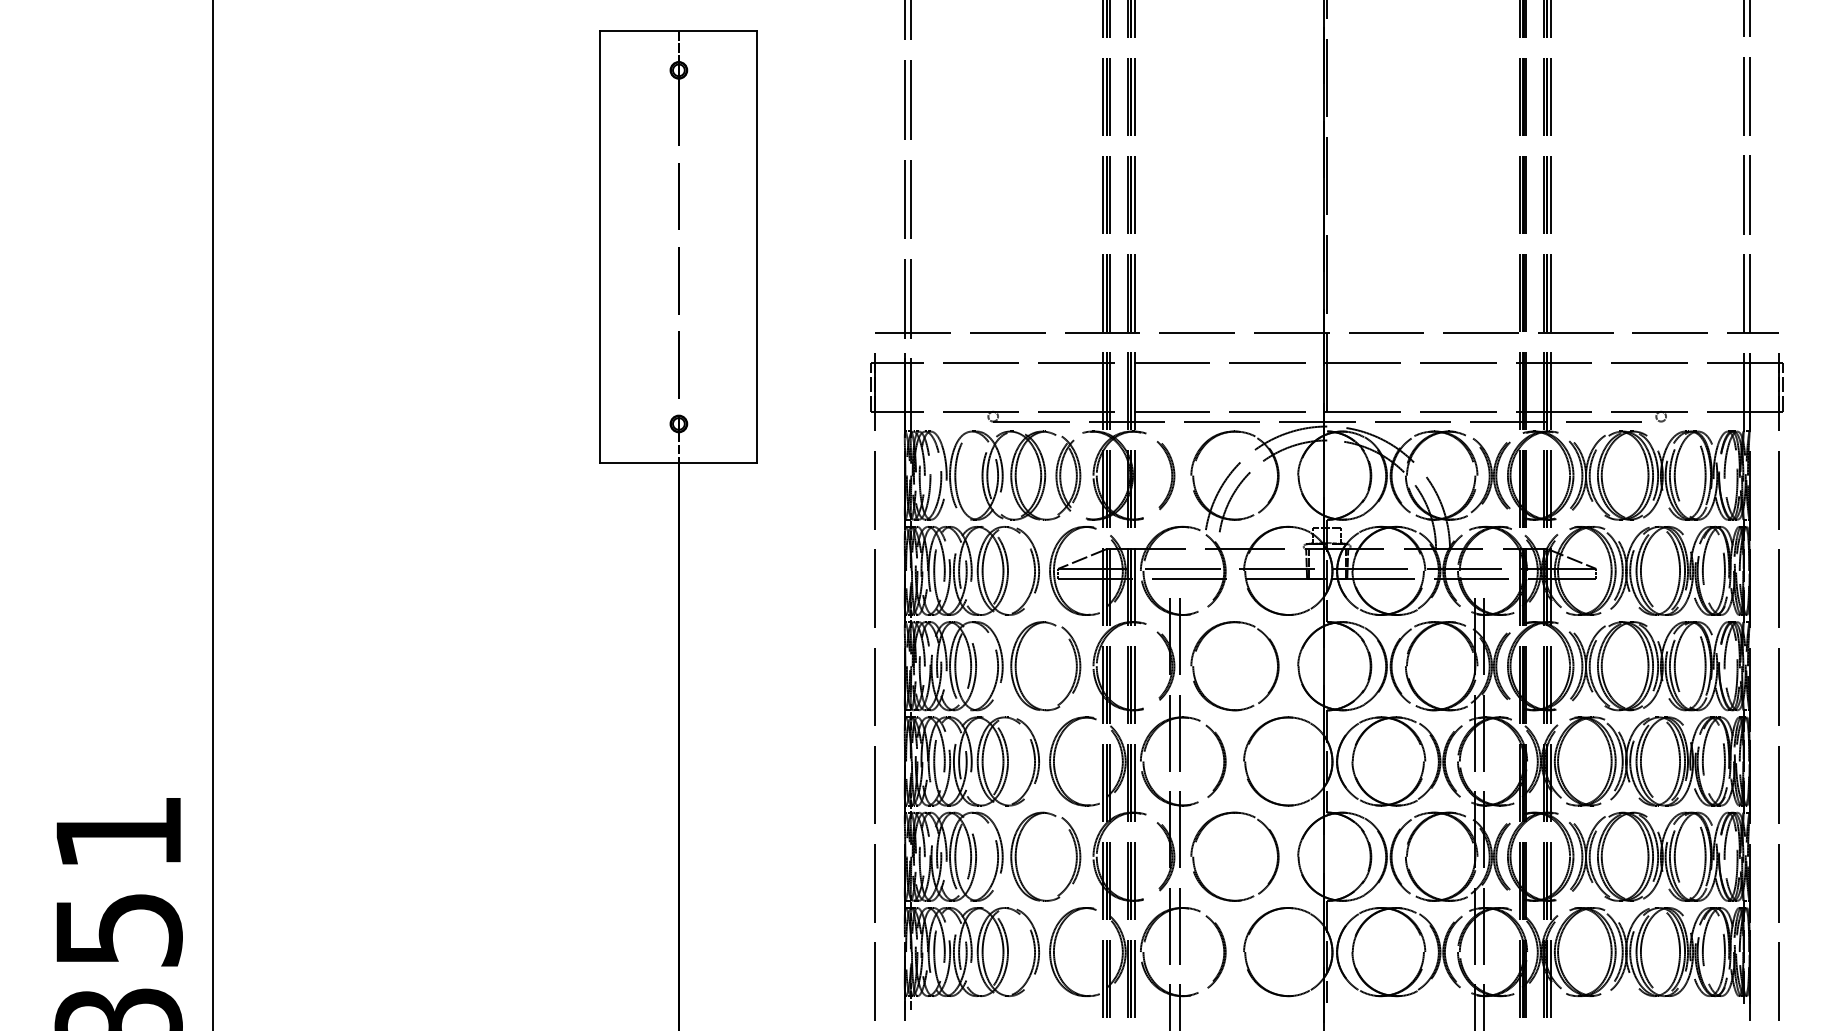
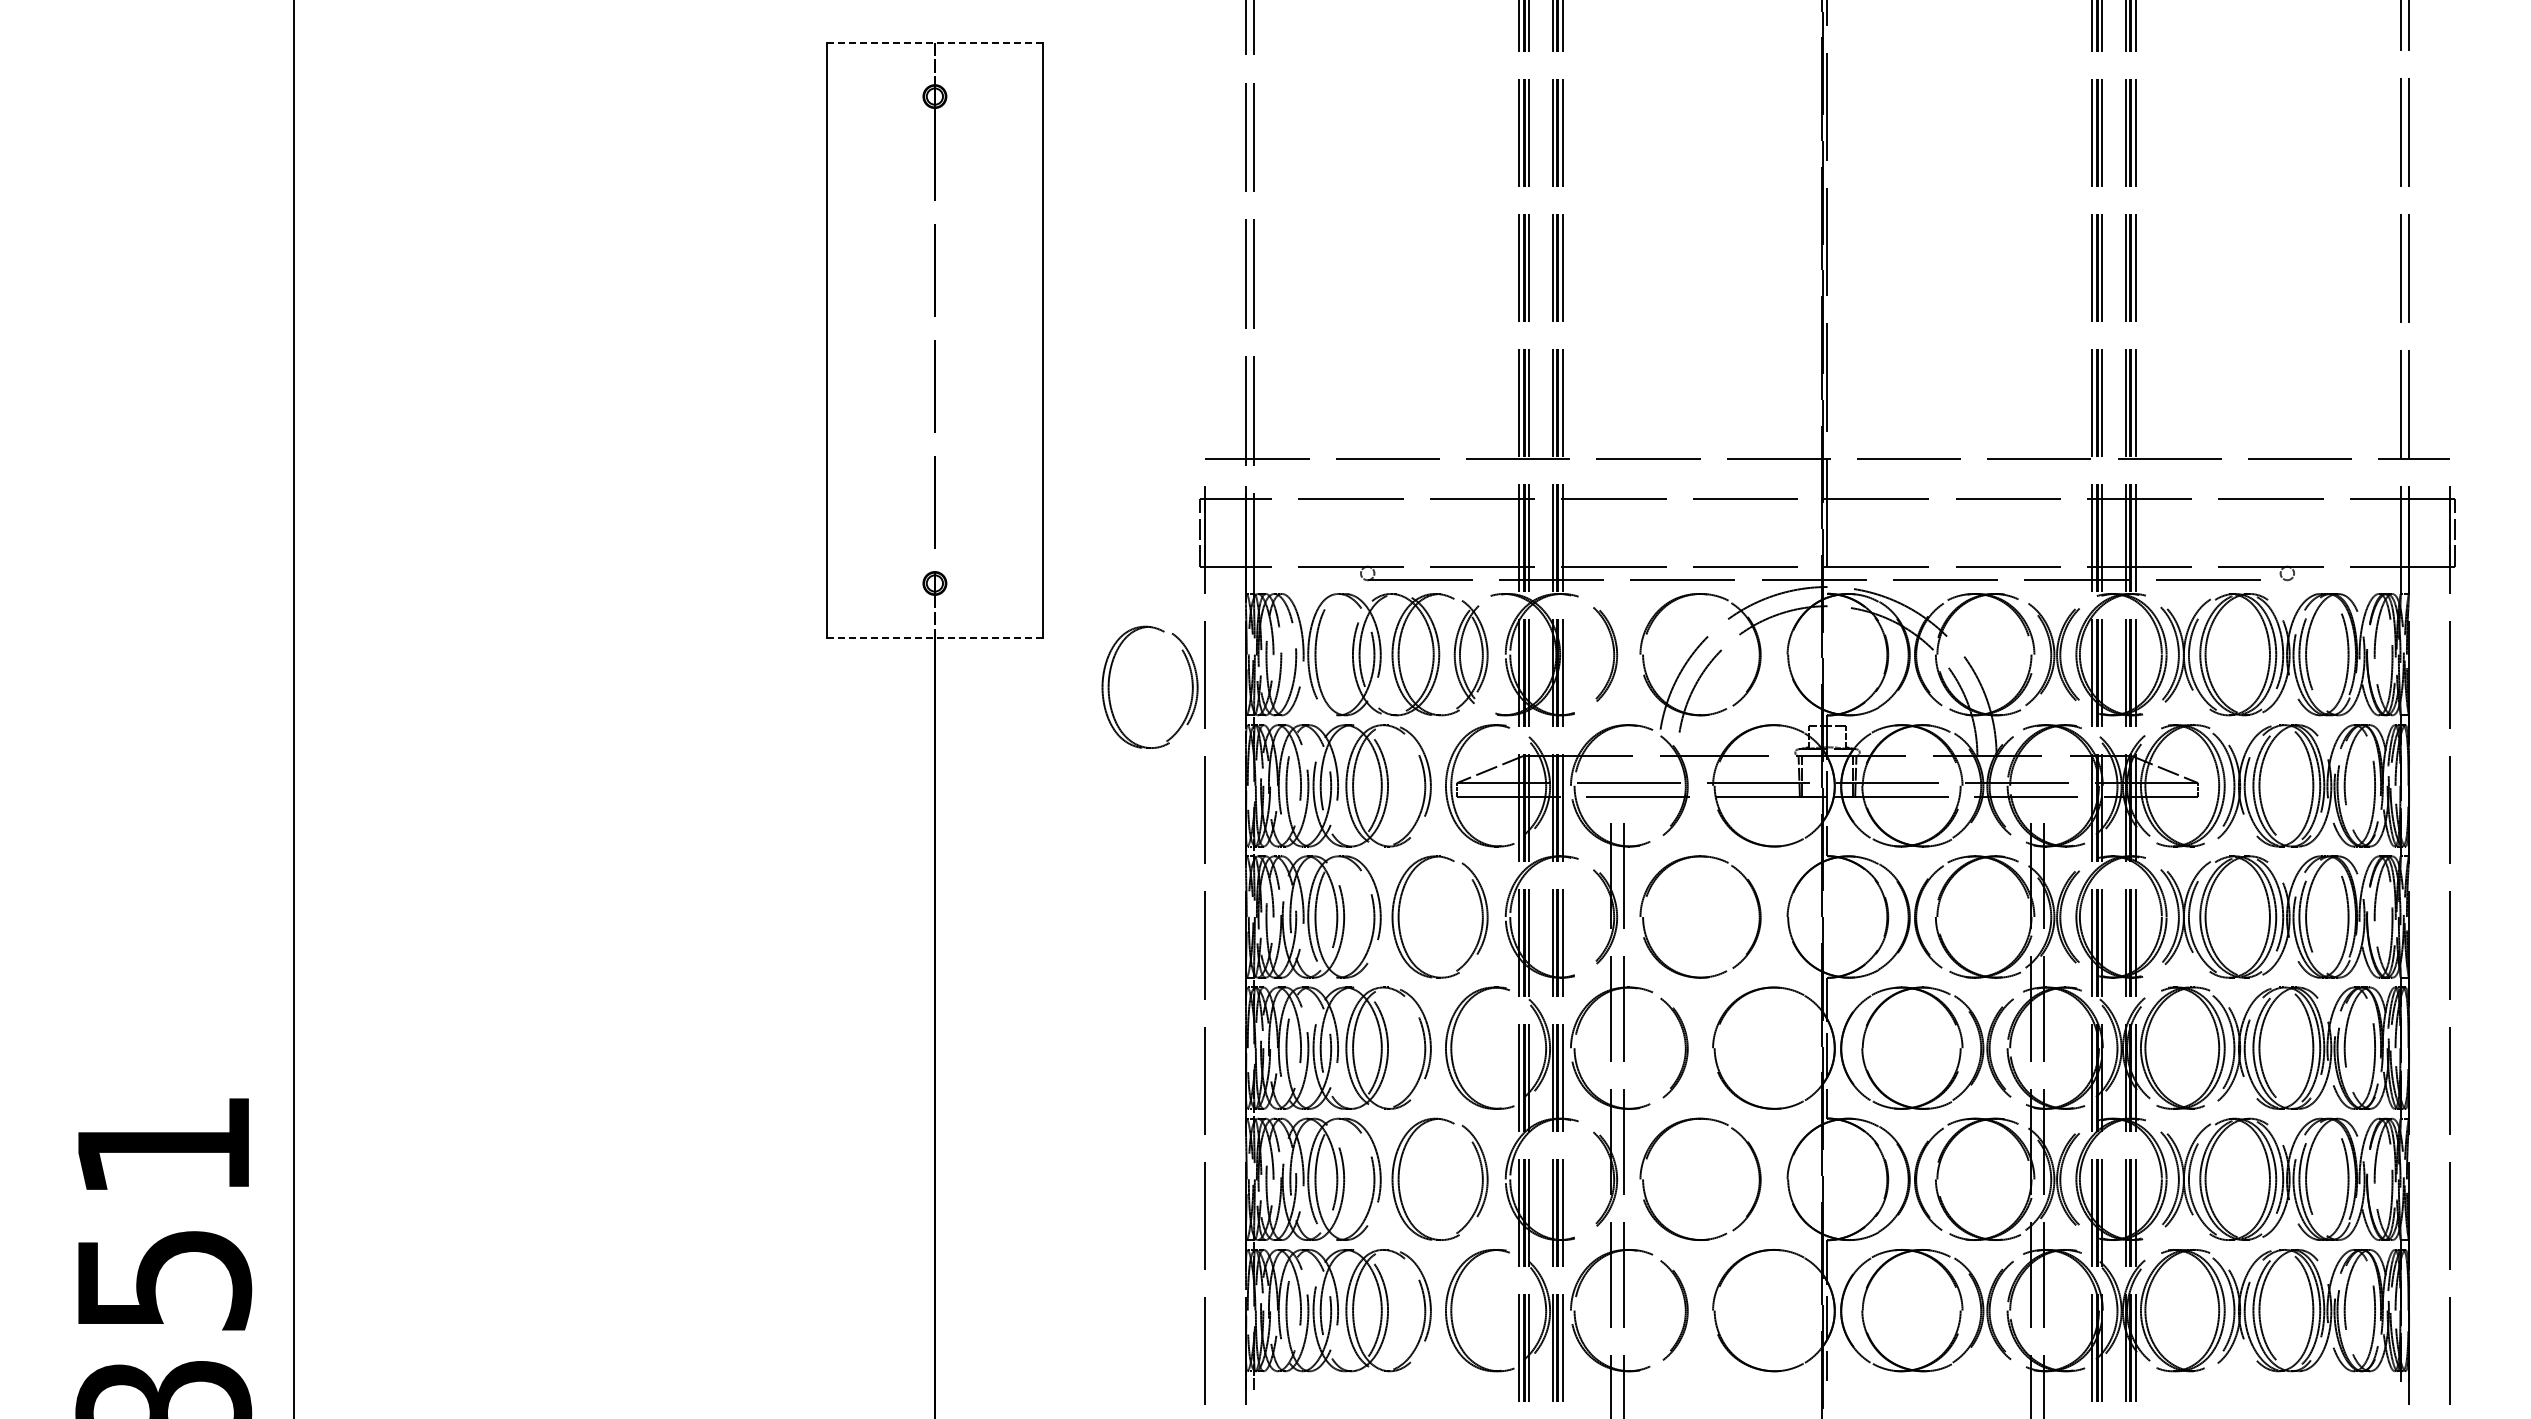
line: (678, 31) -> (934, 42), solid -> dashed
line: (679, 463) -> (935, 637), solid -> dashed
part: (805, 498) -> (1109, 686), added

